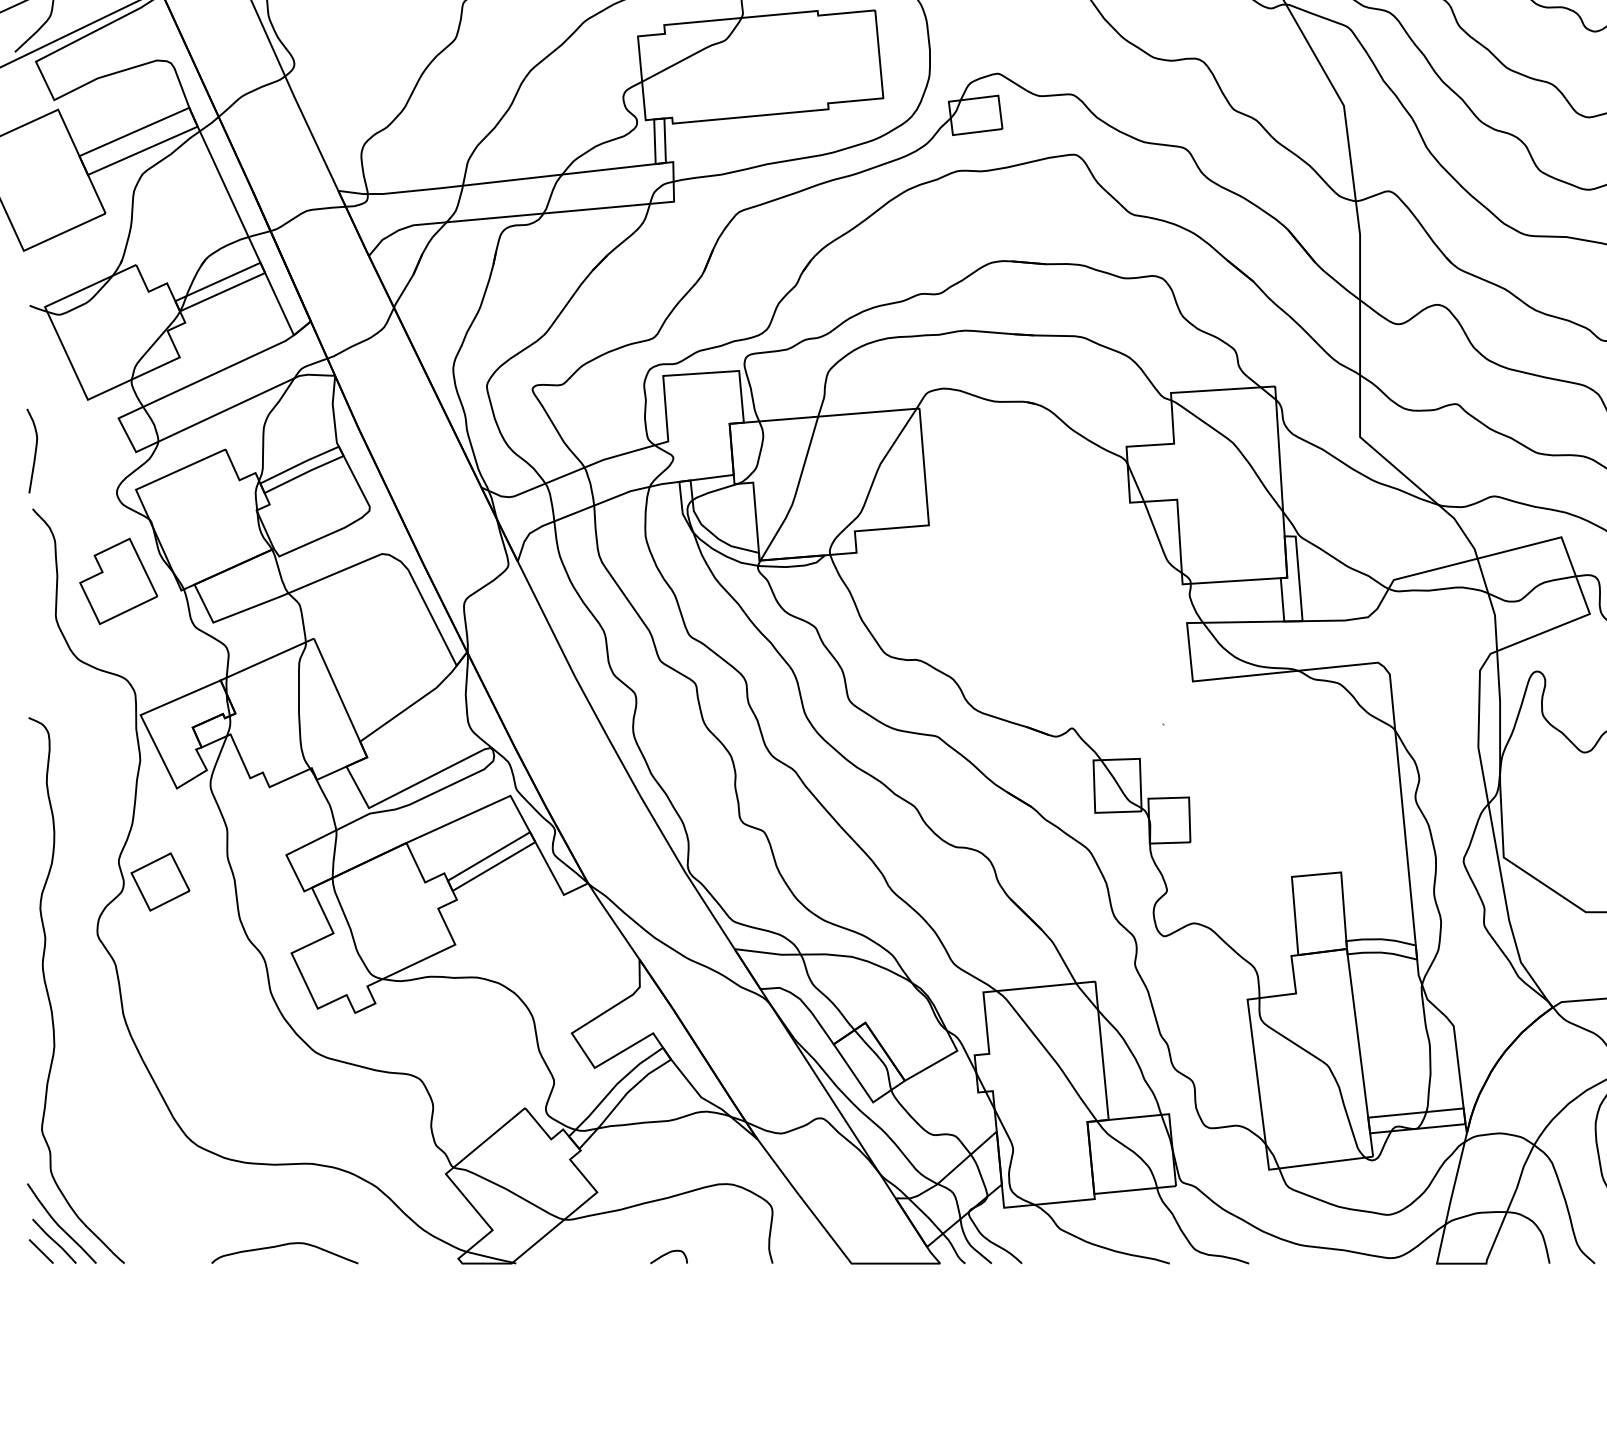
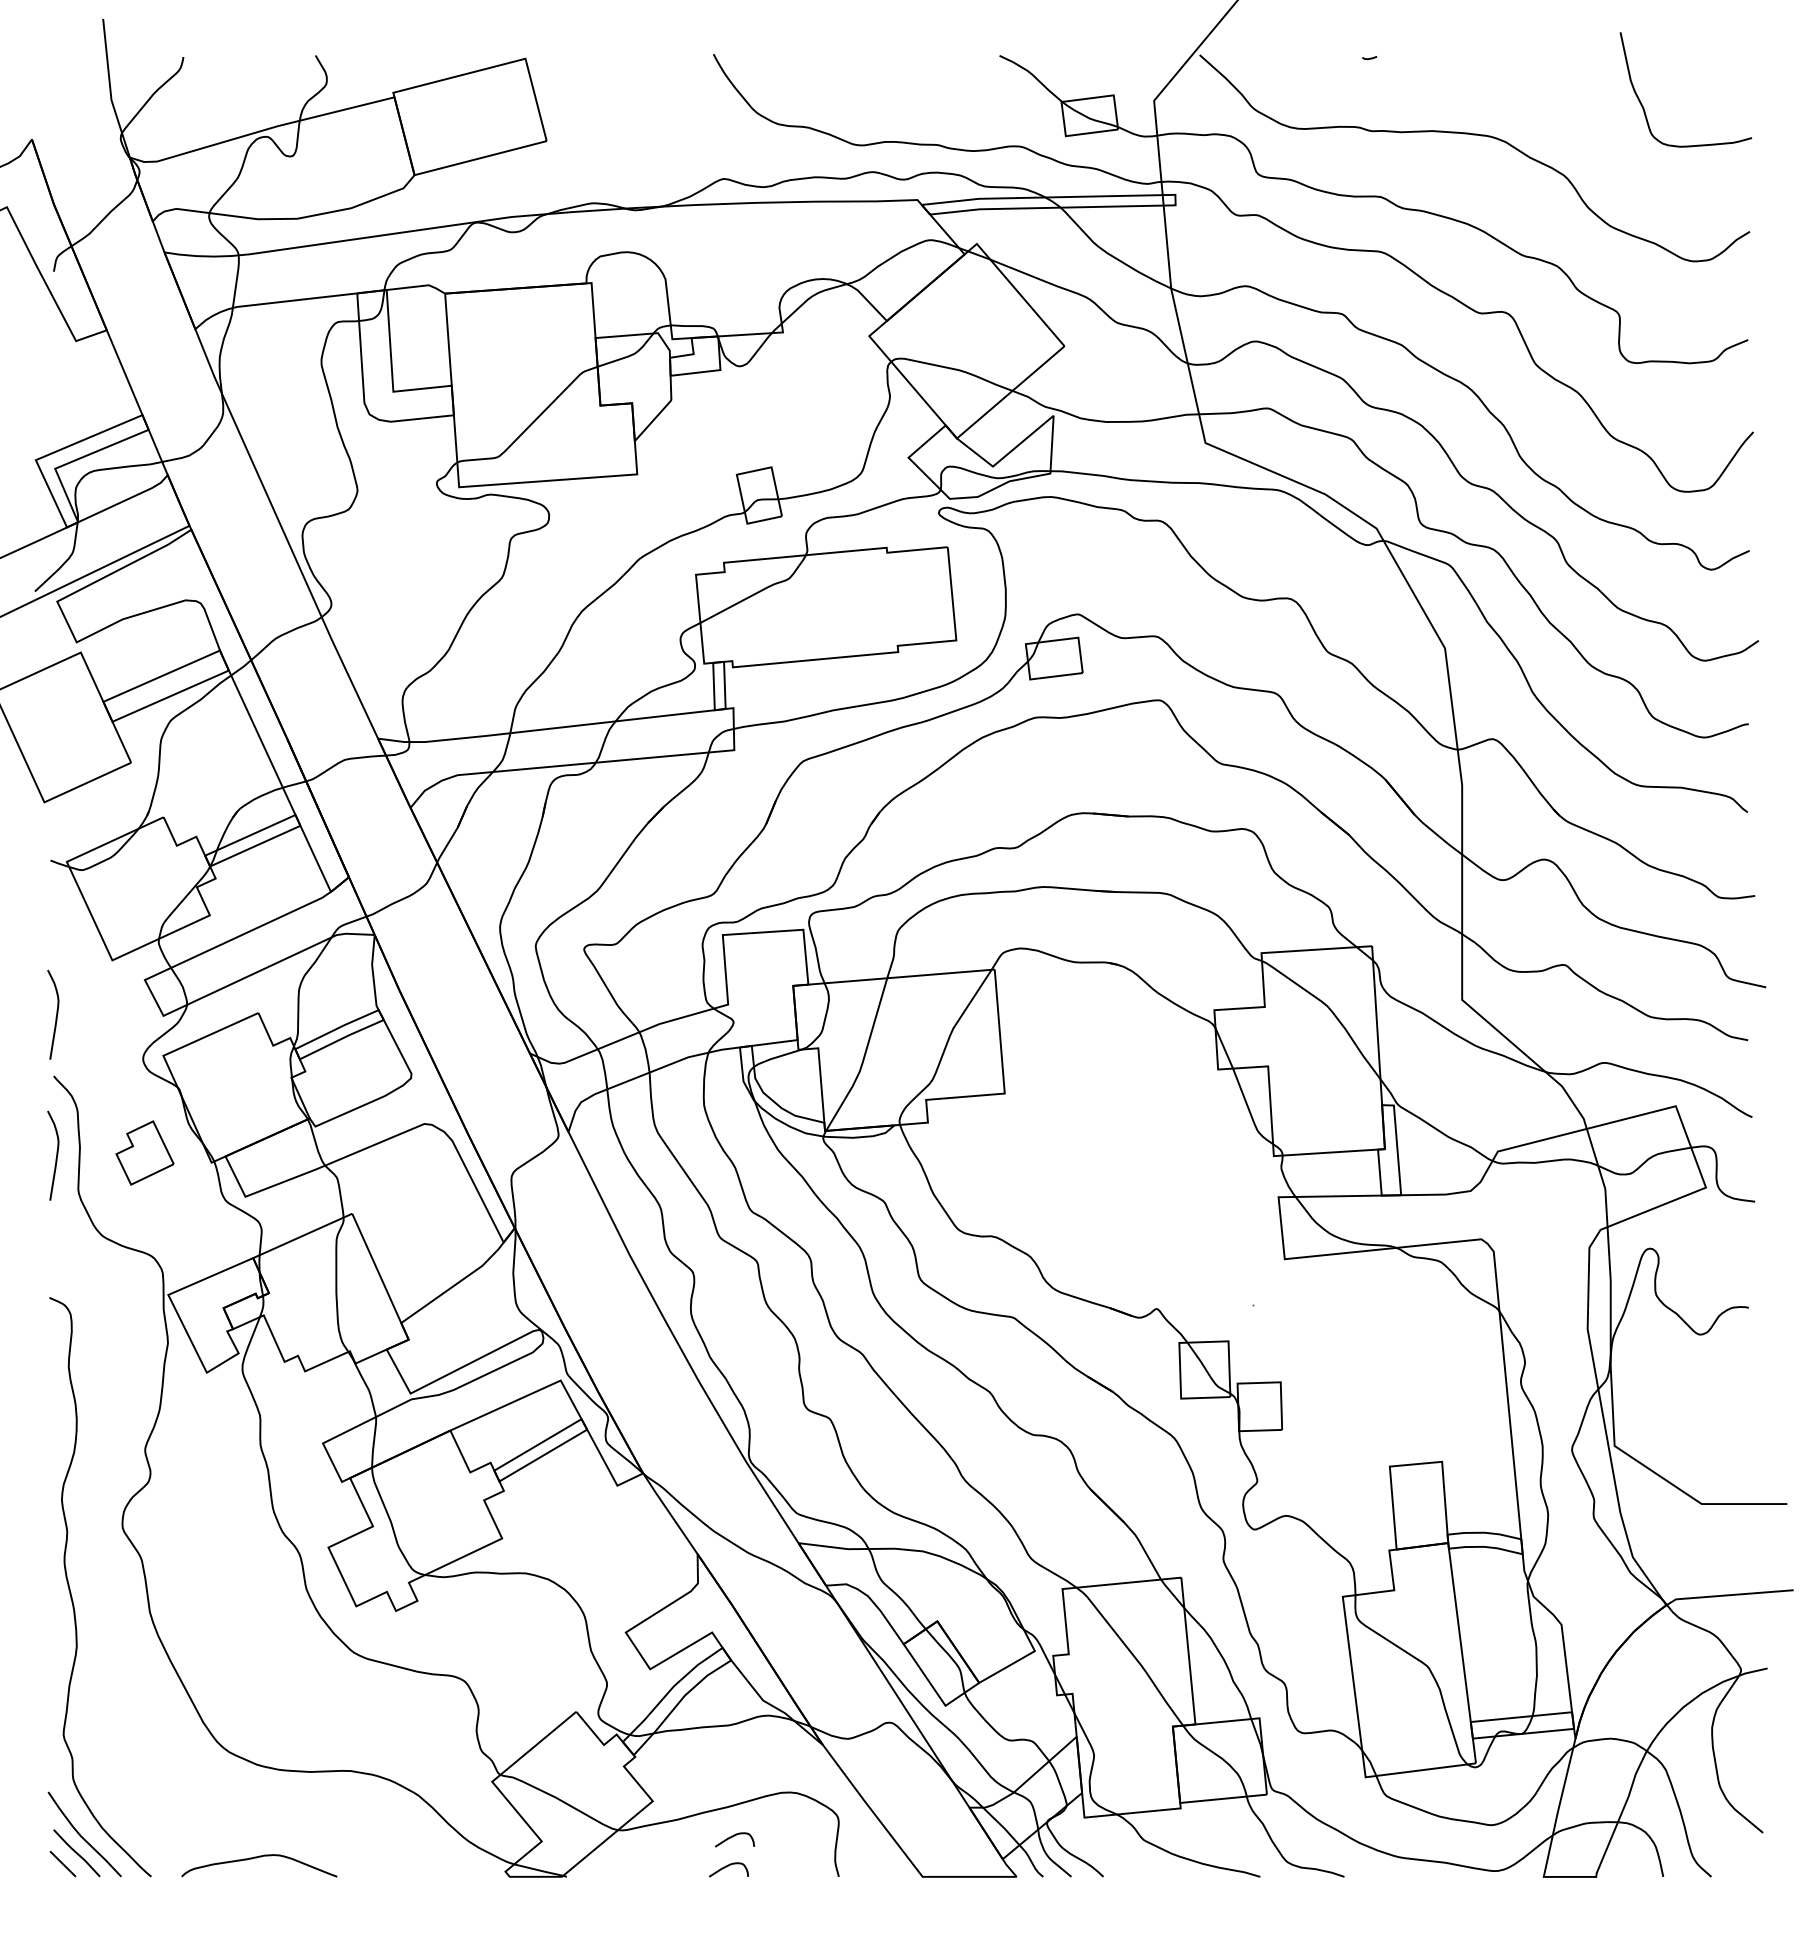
part: (118, 580) -> (144, 1152), size x0.7
curve: (35, 583) -> (56, 1155), added
part: (159, 881) -> (188, 1471), removed
curve: (674, 1225) -> (734, 1836), added
curve: (282, 1246) -> (256, 1858), moved

